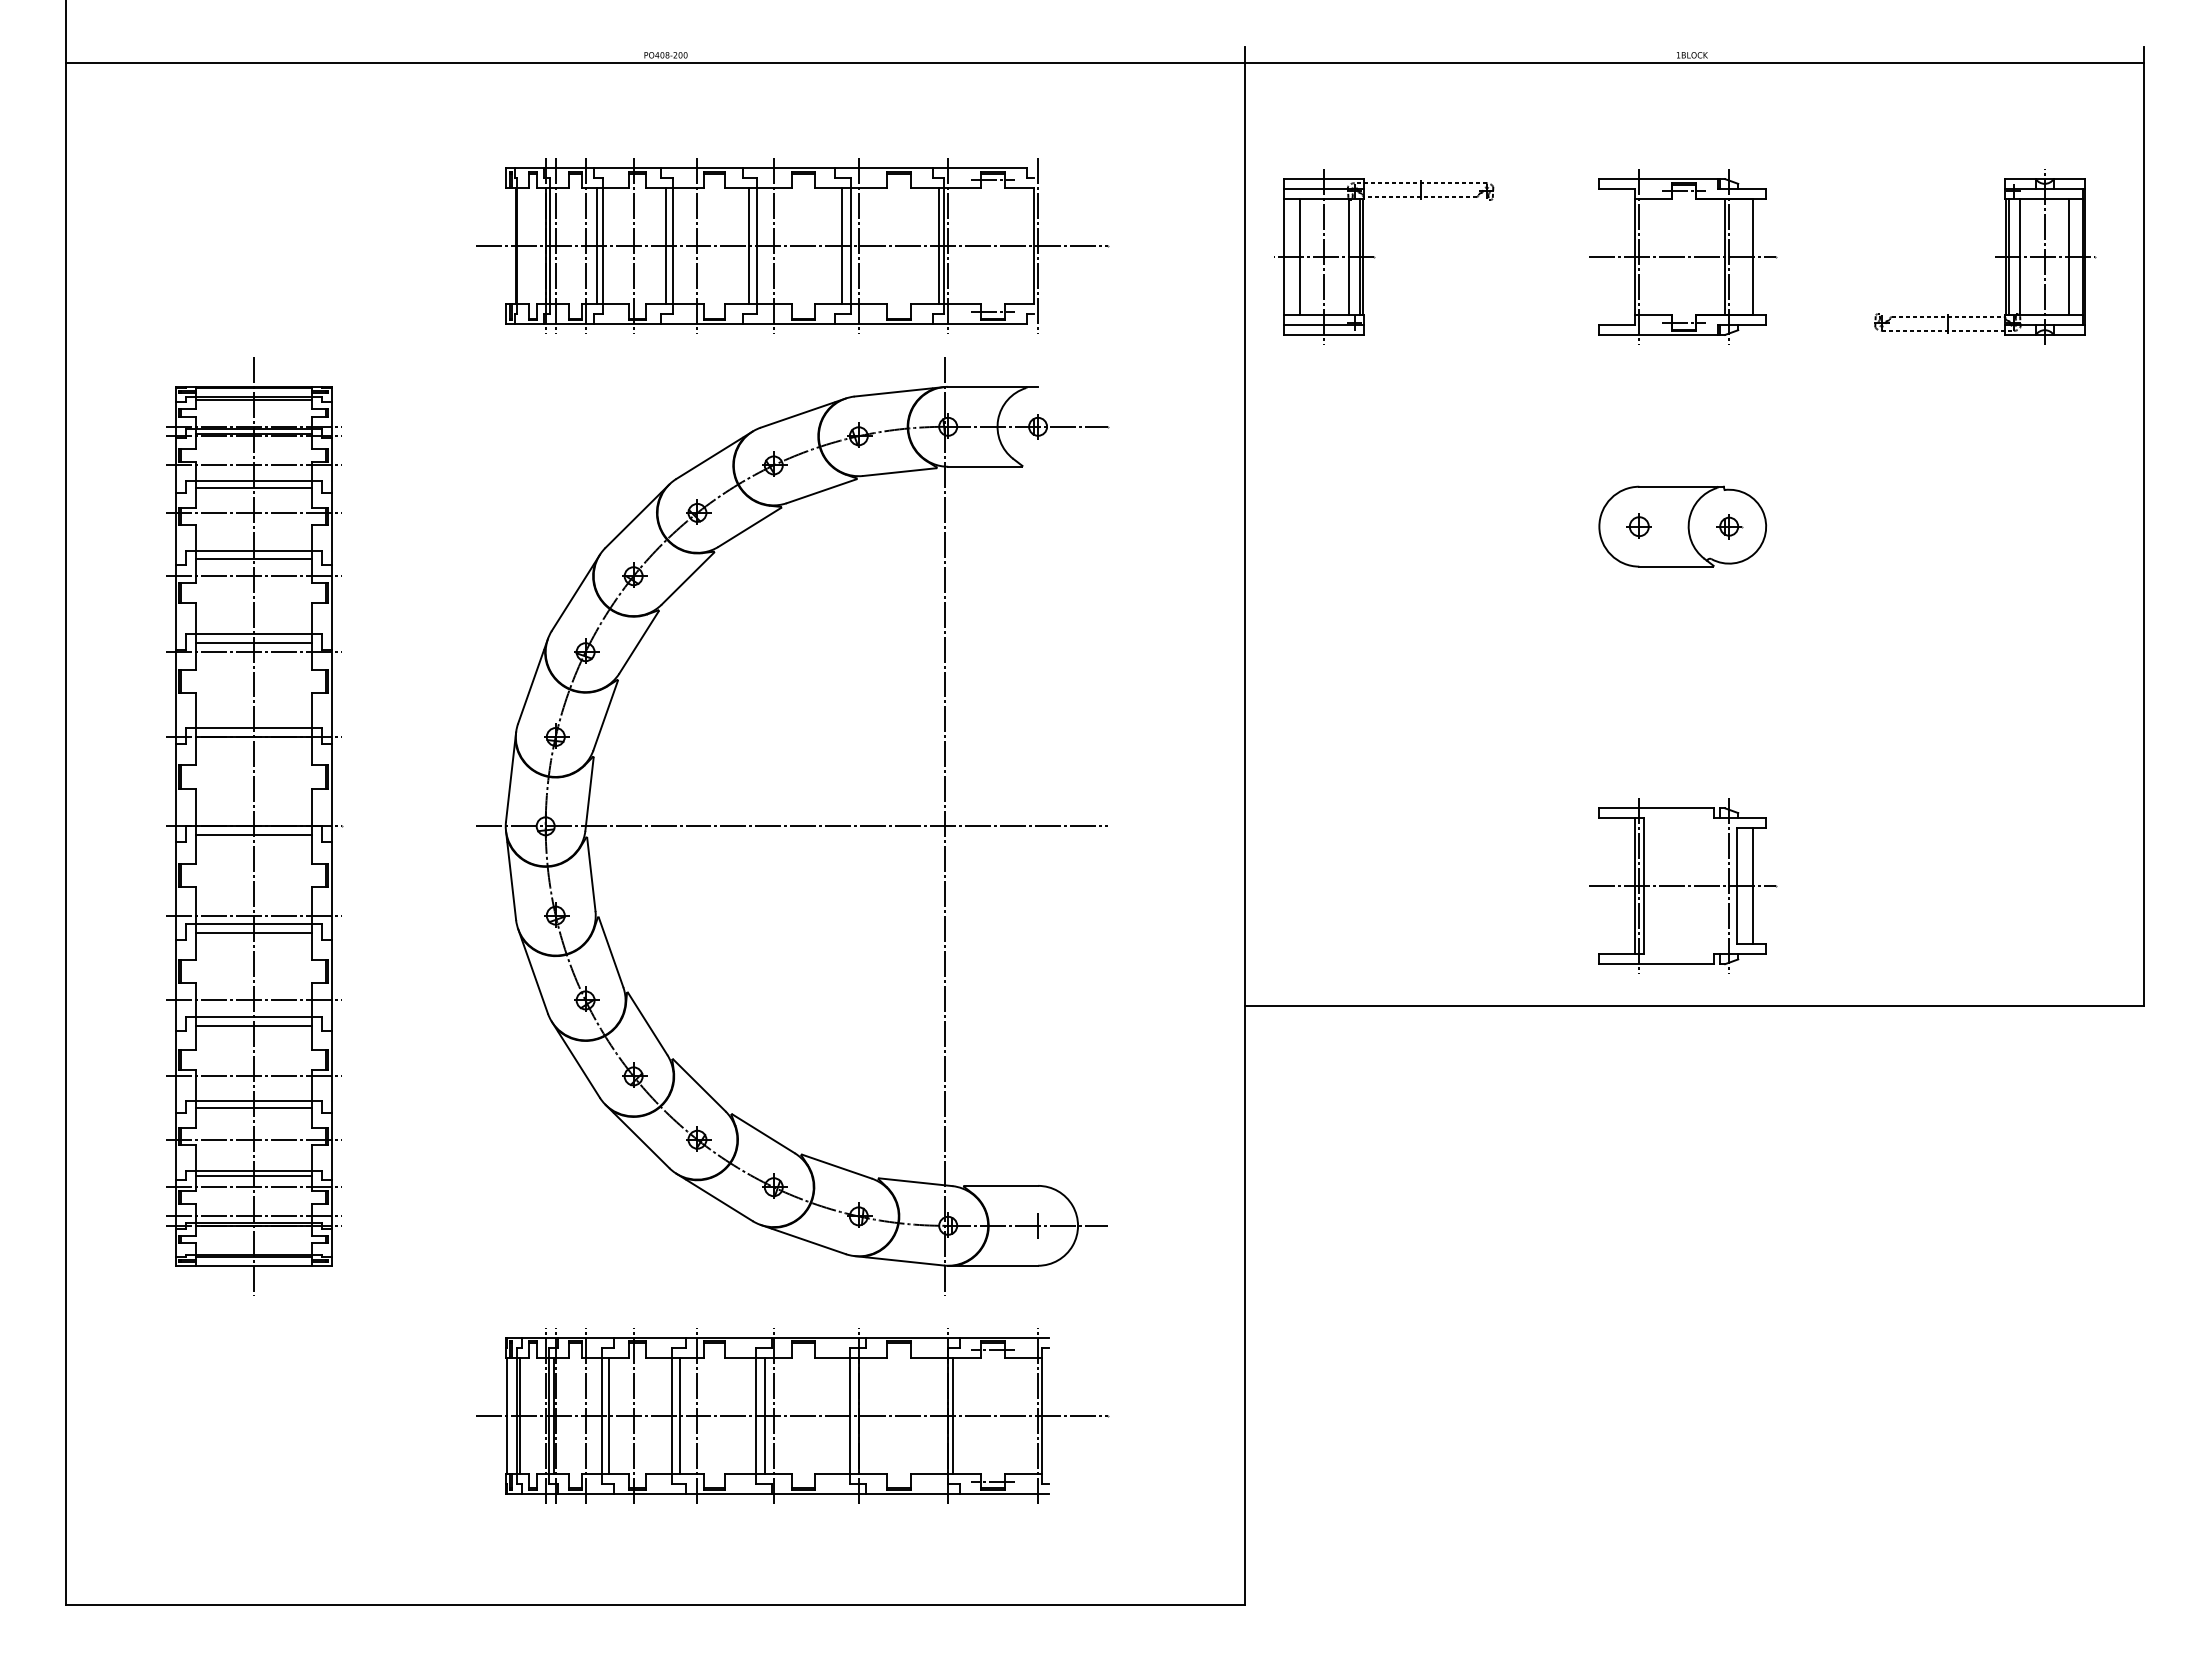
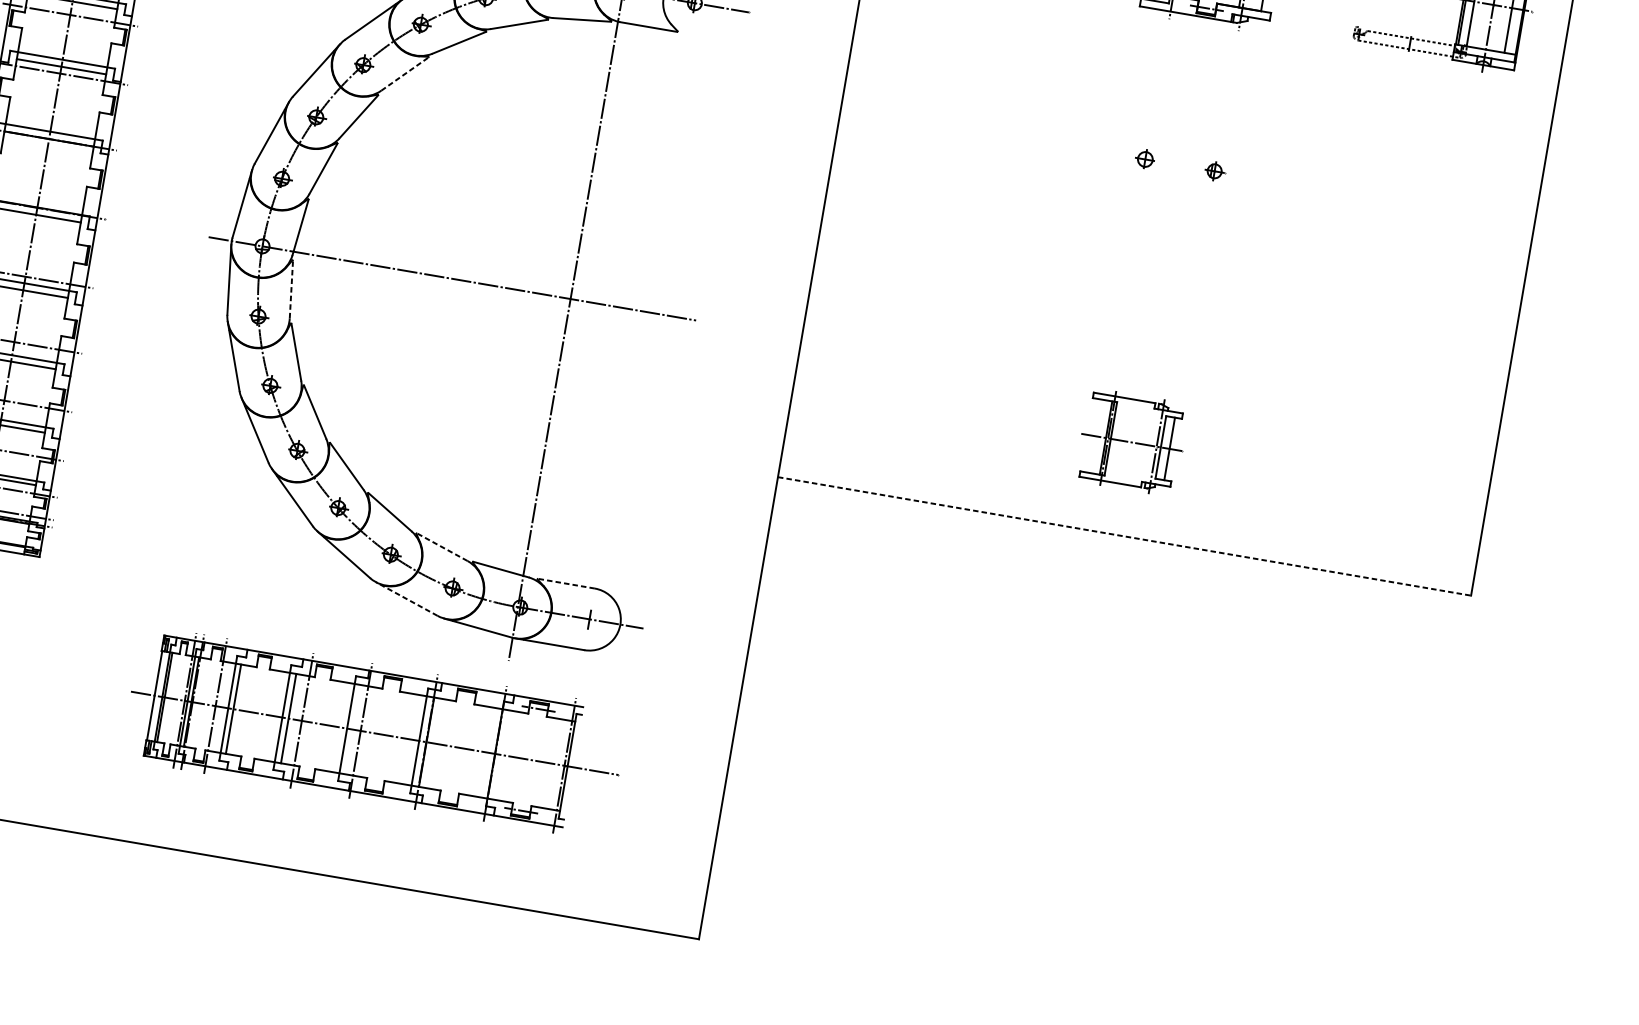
part: (1682, 526) -> (1178, 165), removed
line: (687, 578) -> (404, 73), solid -> dashed
line: (591, 874) -> (291, 289), solid -> dashed
part: (1683, 885) -> (1132, 441), size x0.7
line: (1694, 1006) -> (1124, 536), solid -> dashed
line: (836, 1166) -> (441, 547), solid -> dashed
line: (1001, 1185) -> (566, 583), solid -> dashed
line: (803, 1239) -> (406, 598), solid -> dashed
line: (633, 1415) -> (252, 712), removed
line: (765, 1415) -> (354, 729), removed
line: (952, 1415) -> (498, 754), removed

